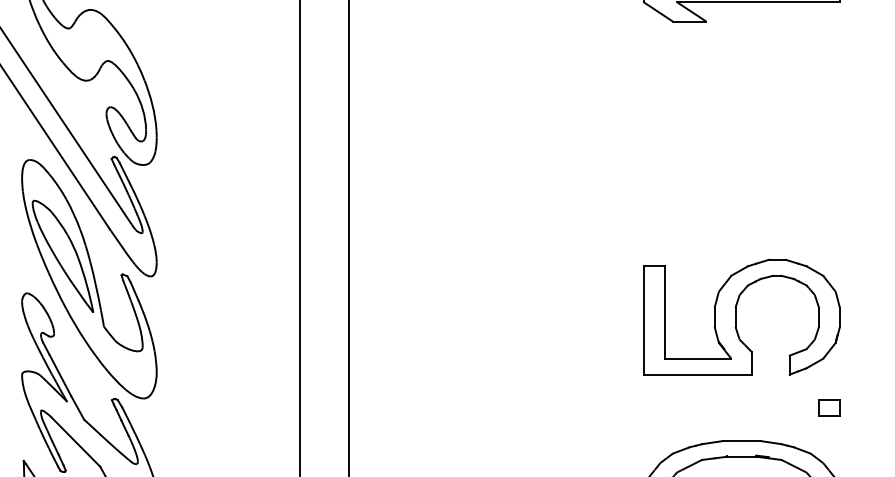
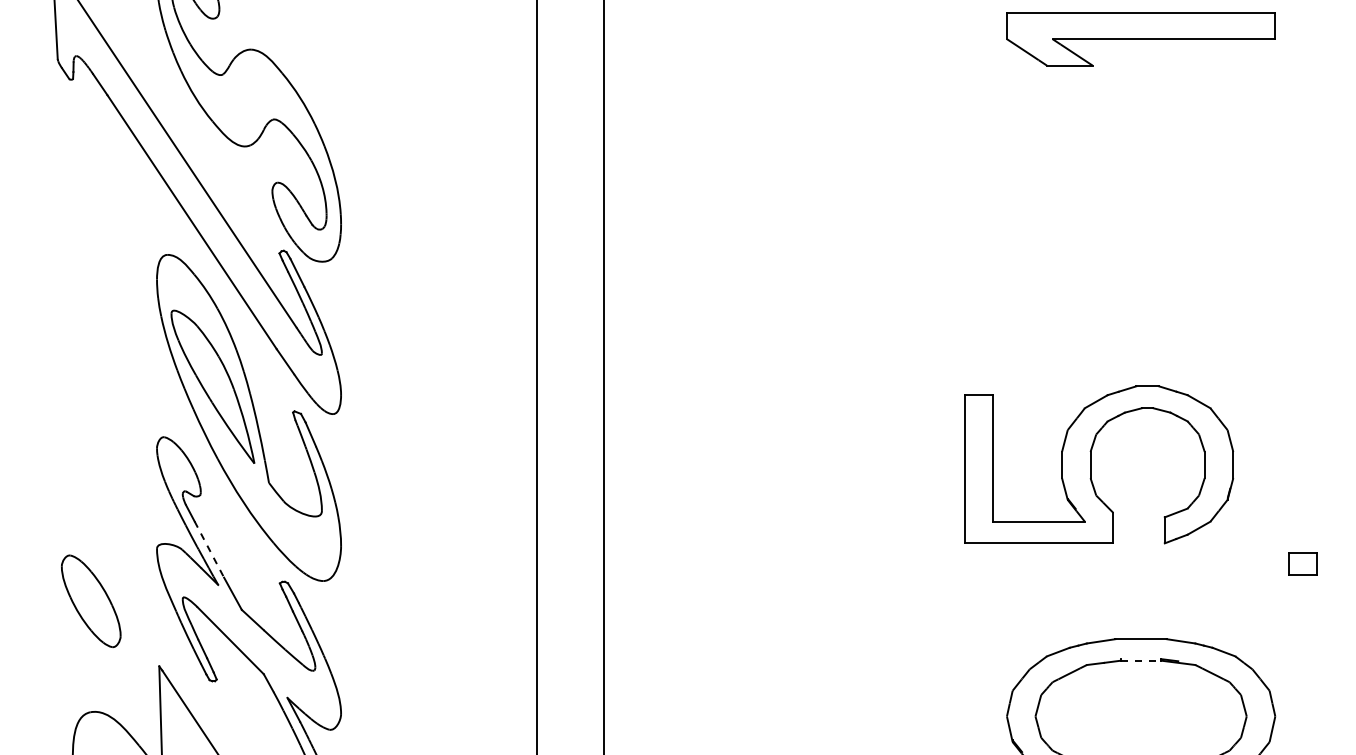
part: (736, 316) -> (1091, 464), moved
line: (60, 375) -> (209, 549), solid -> dashed
part: (829, 407) -> (1302, 563), moved
line: (742, 456) -> (1141, 660), solid -> dashed

